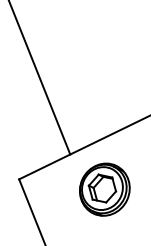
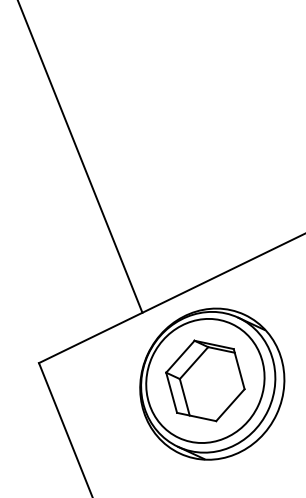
part: (104, 189) -> (211, 383), size x1.43

